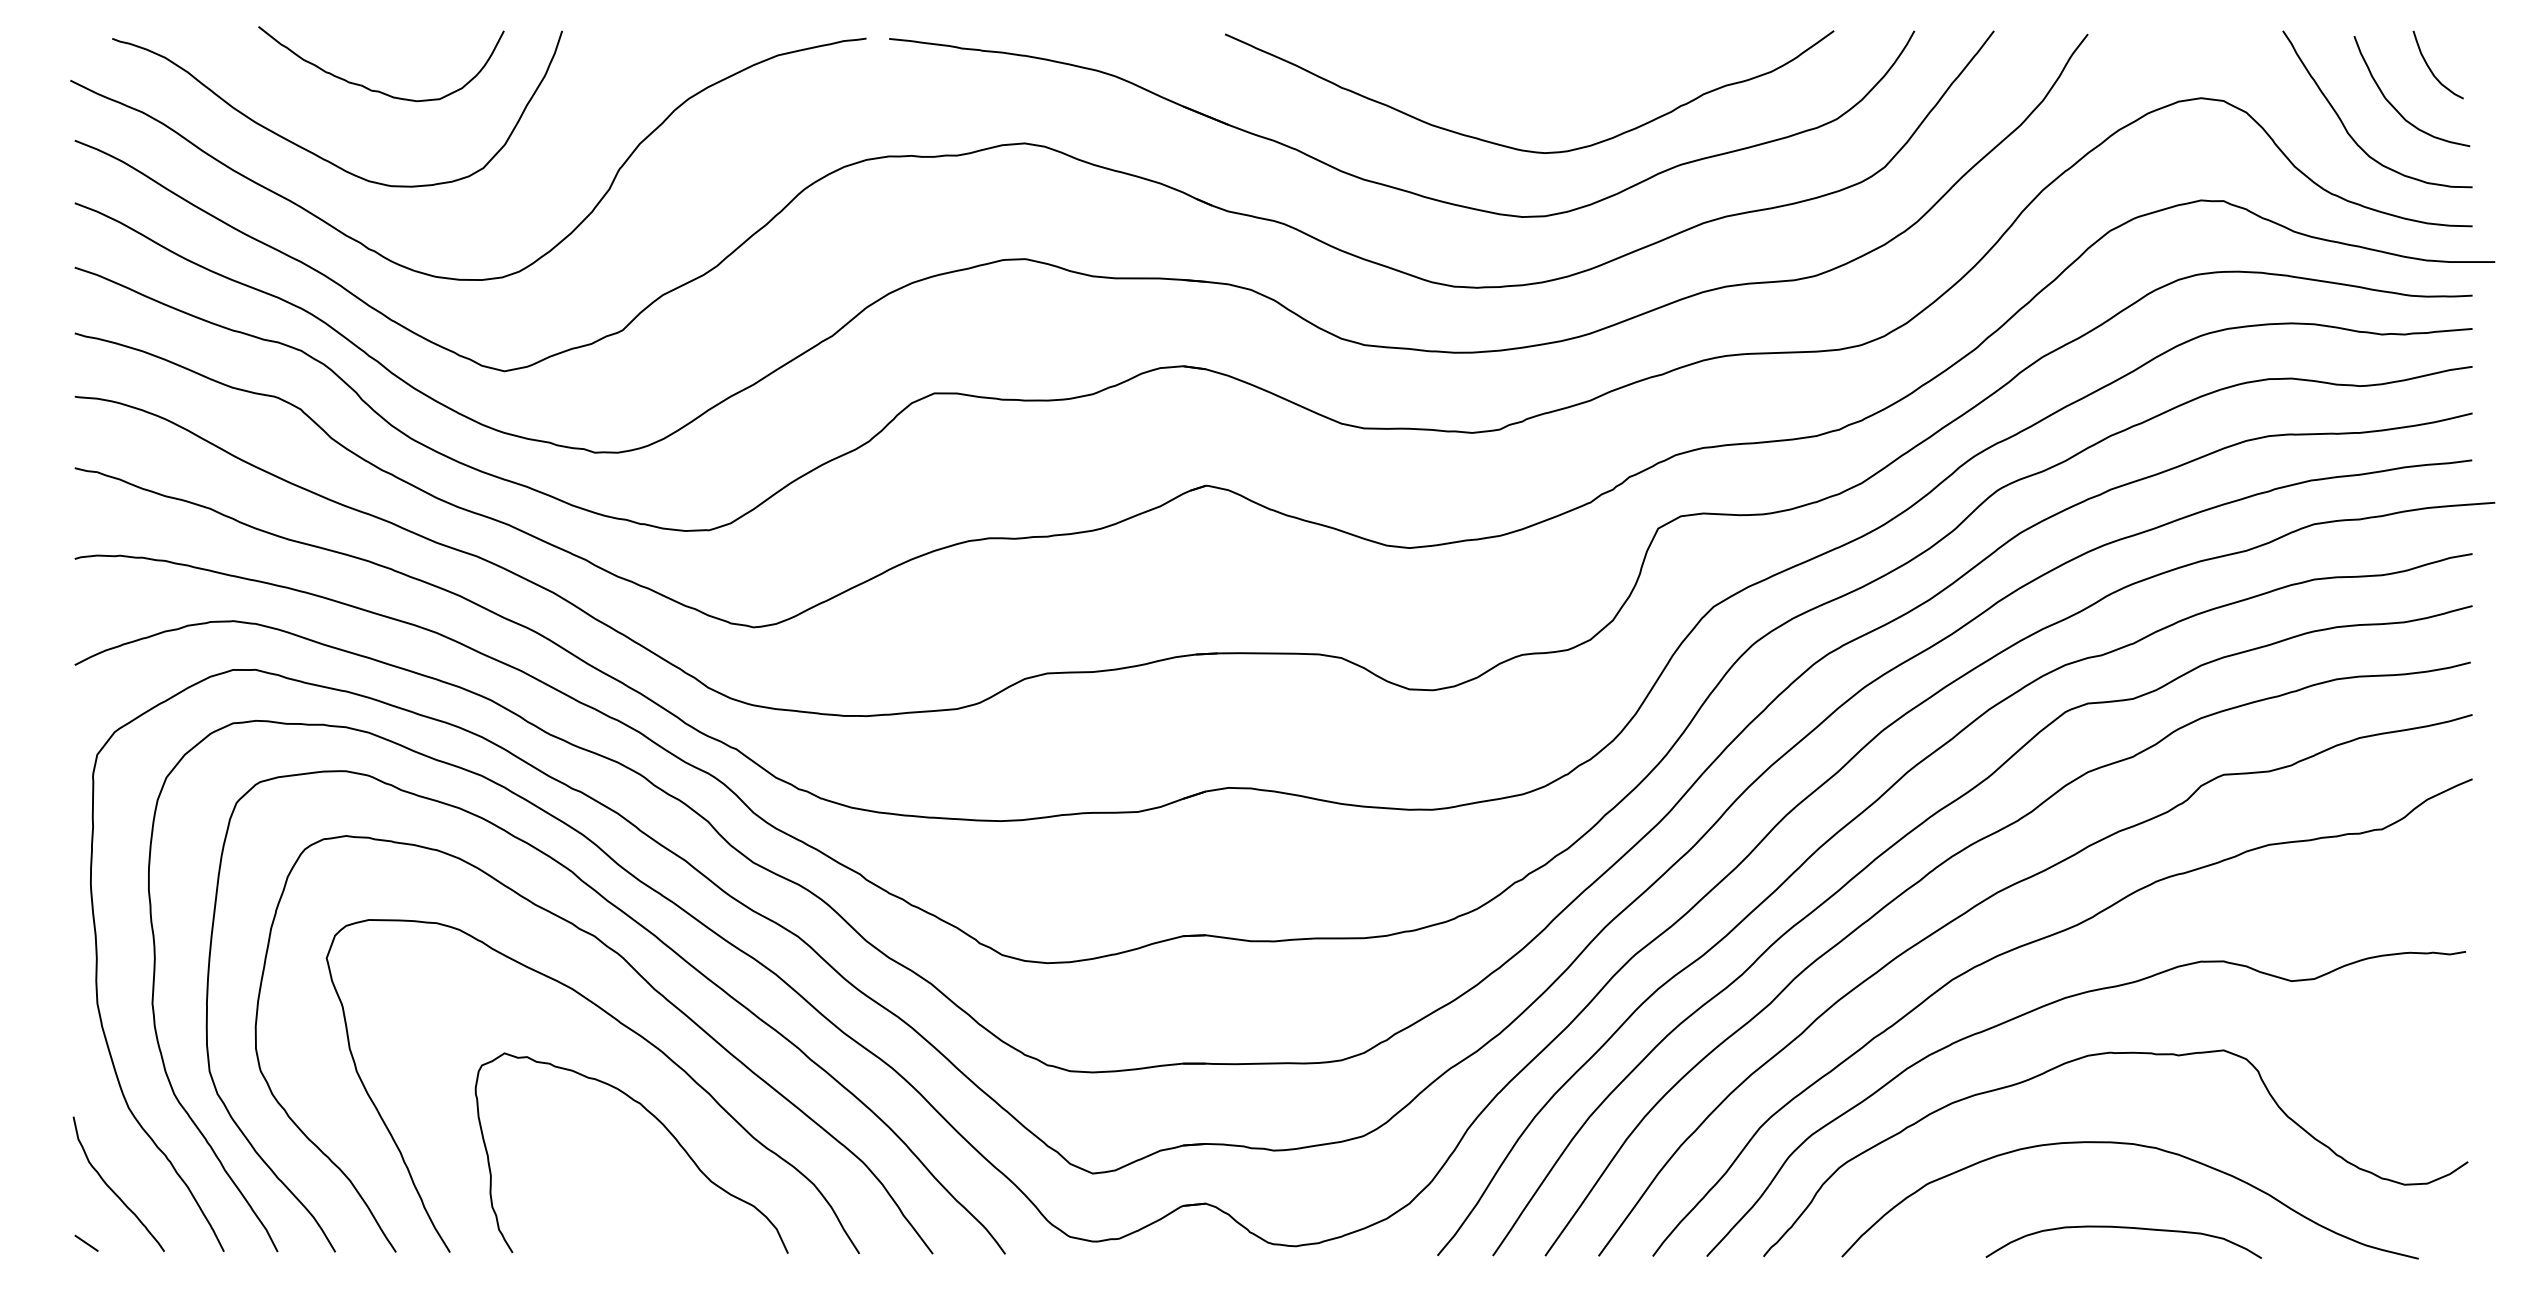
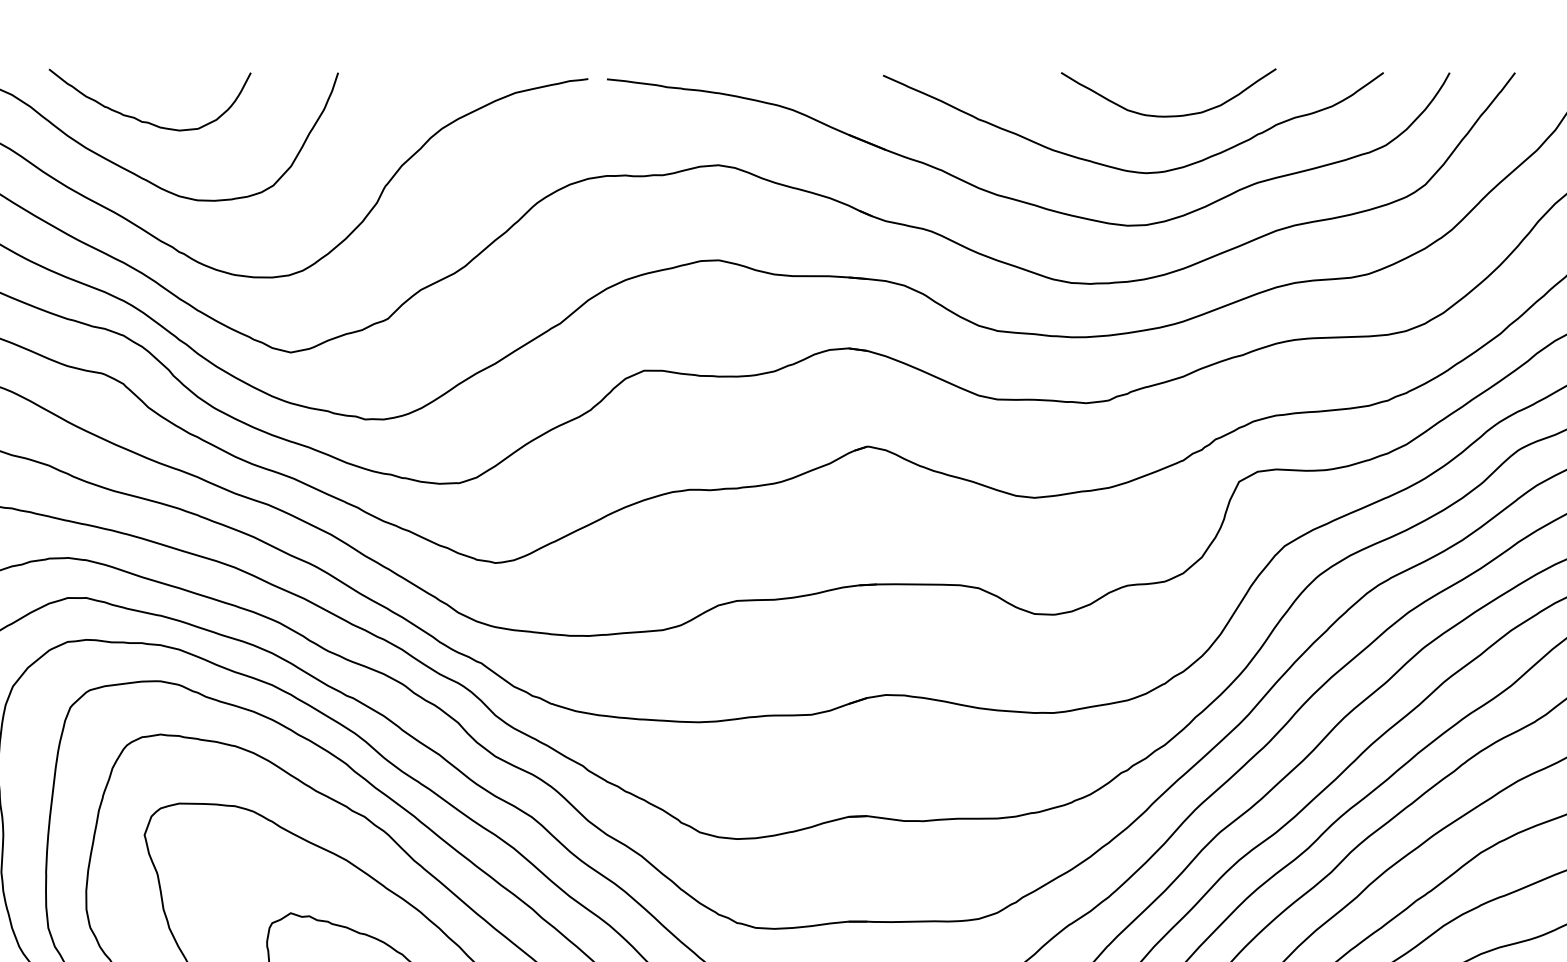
curve: (1572, 83) -> (1168, 115), added
curve: (379, 90) -> (148, 121), moved

